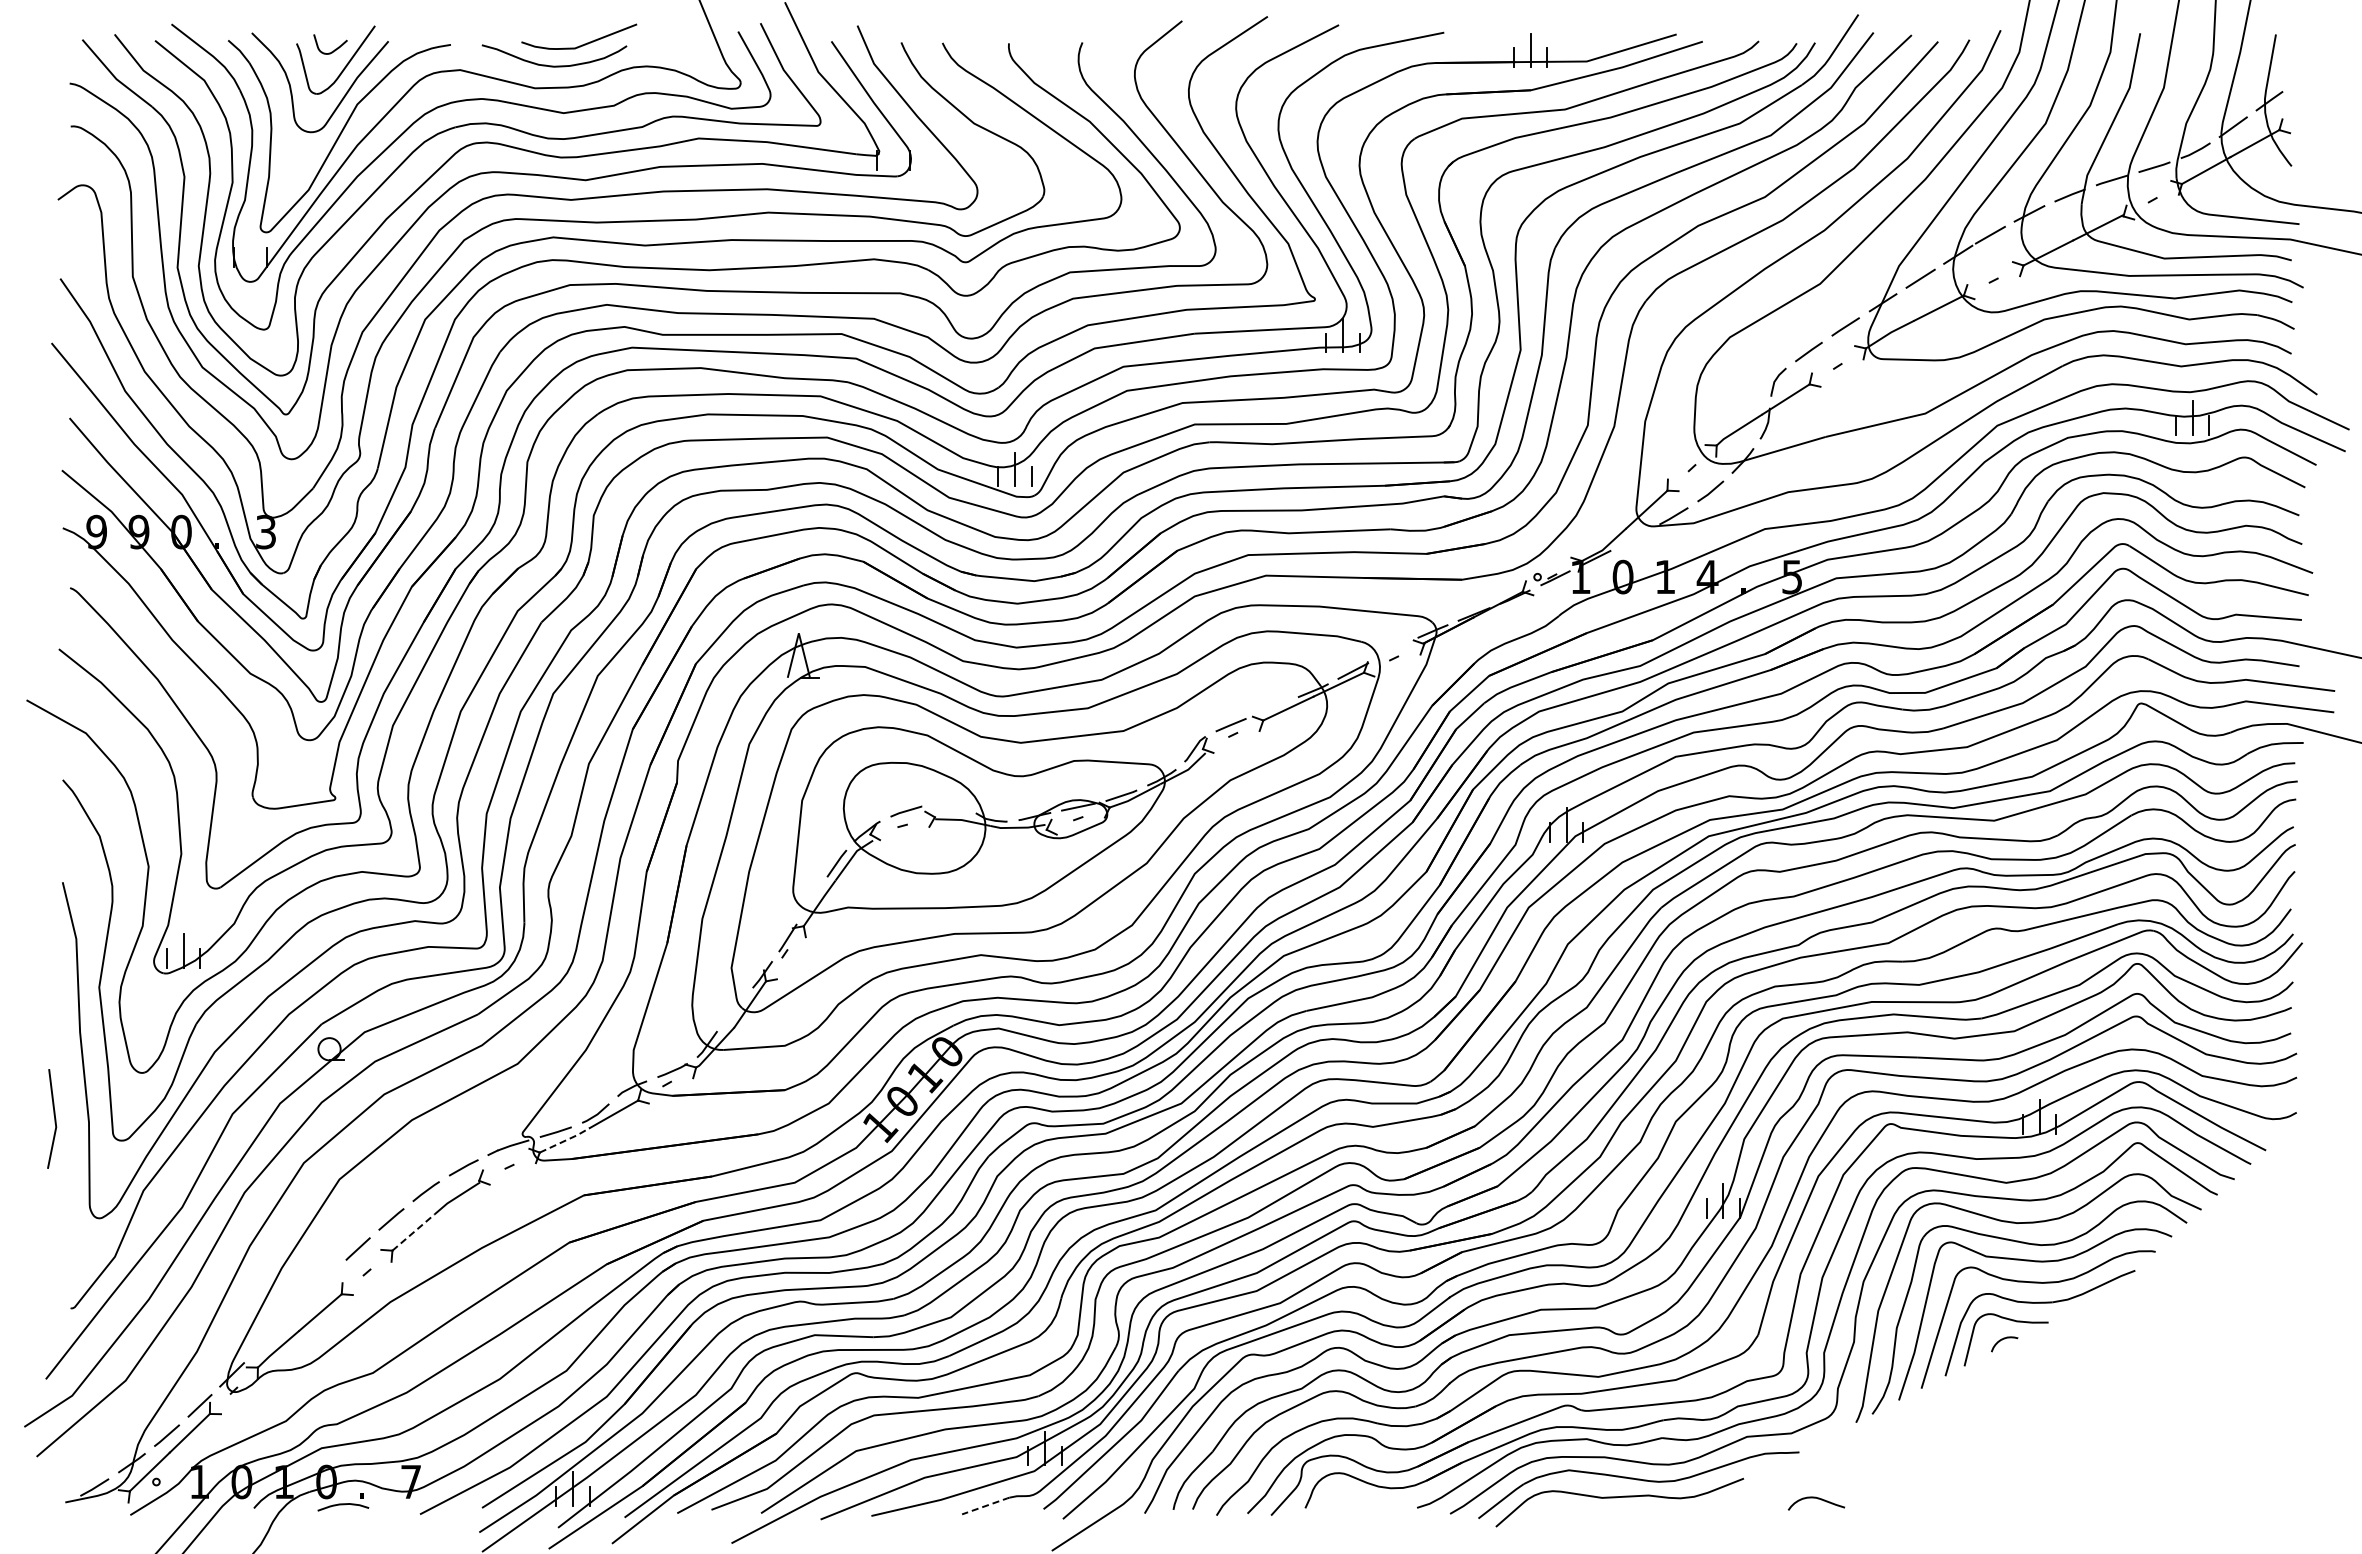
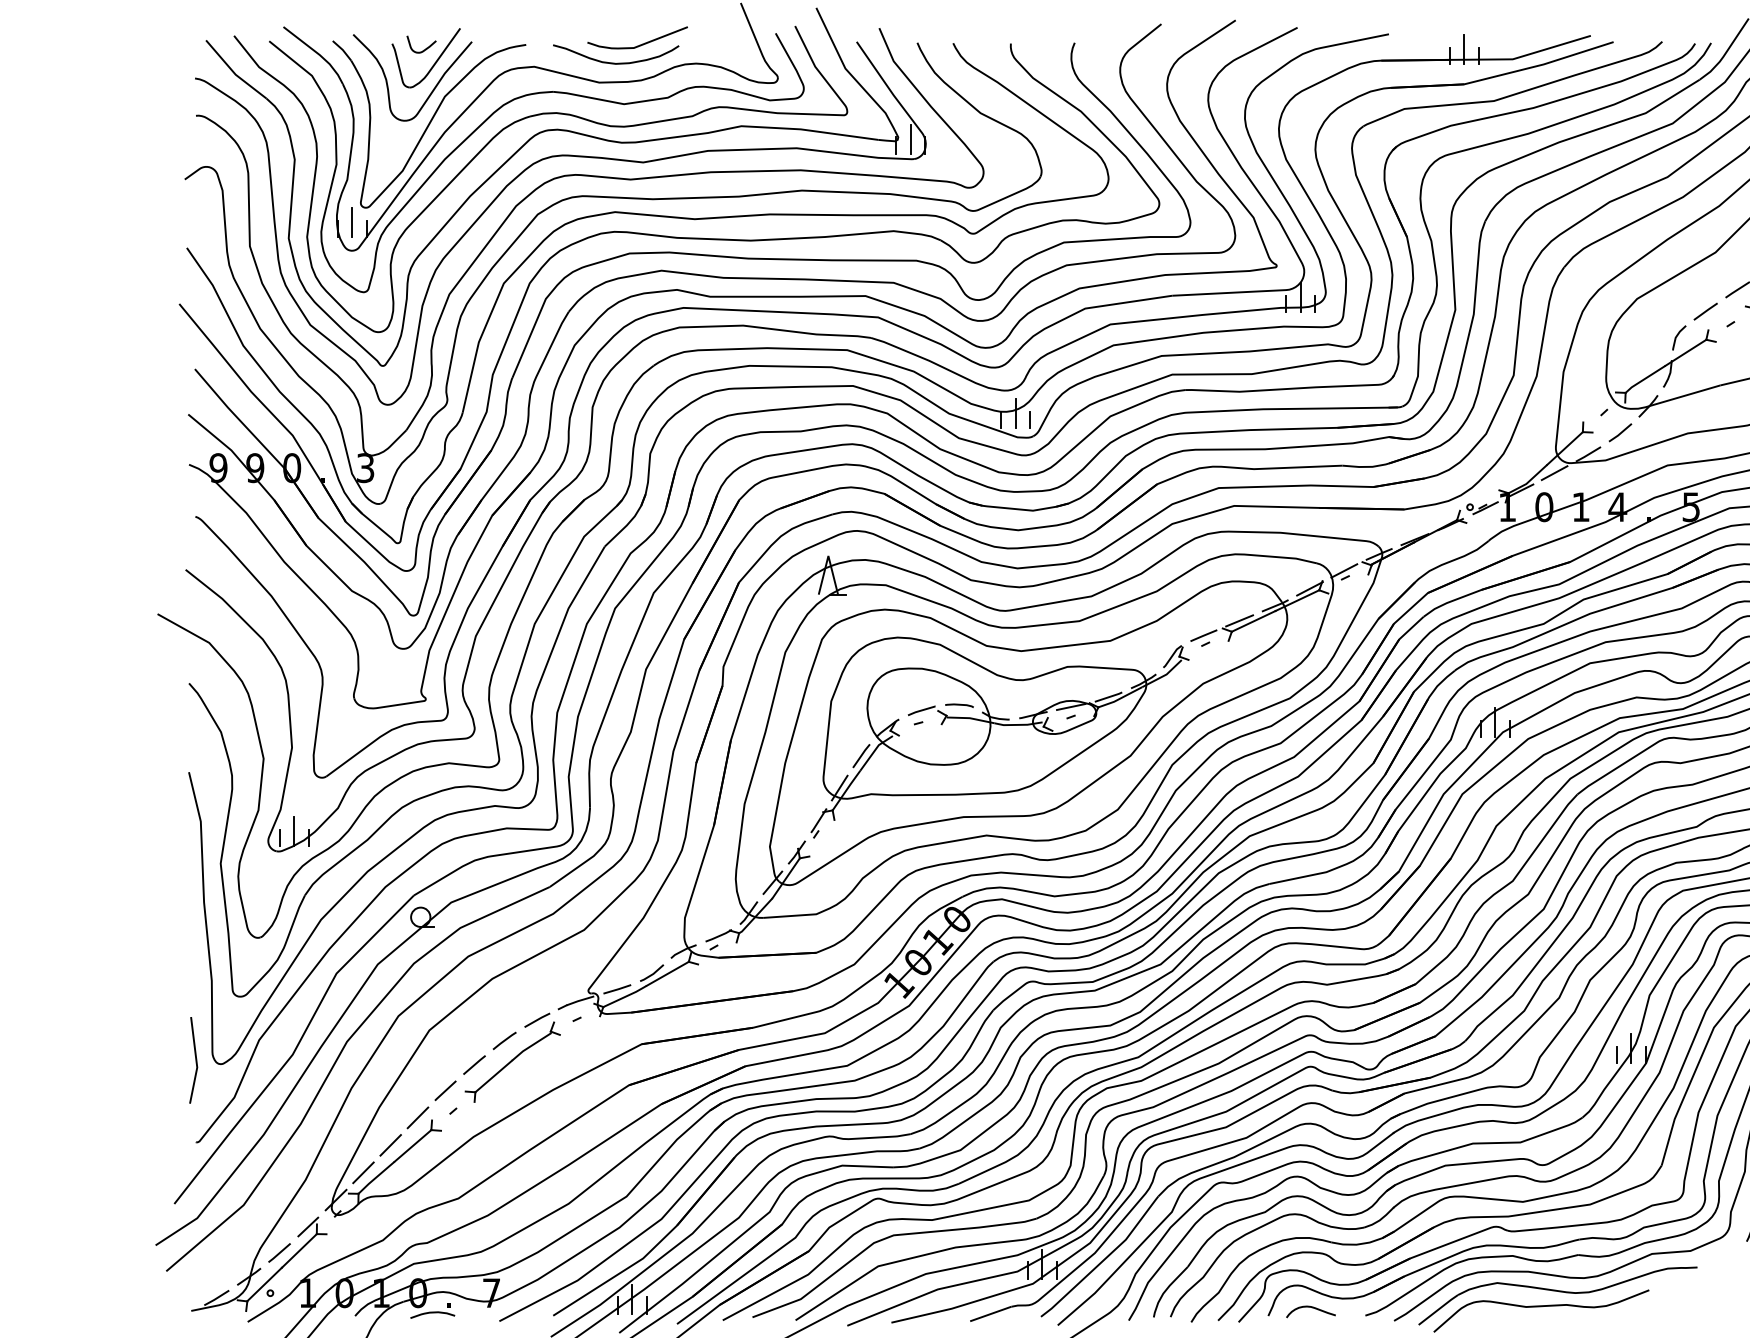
line: (893, 153) -> (910, 139), added
line: (250, 249) -> (352, 222), added
line: (1634, 537) -> (1554, 472), added
line: (1392, 650) -> (1344, 570), added
line: (1271, 707) -> (1238, 620), added
curve: (949, 805) -> (959, 705), added
line: (811, 900) -> (839, 788), added
line: (734, 1009) -> (772, 882), added
line: (54, 1118) -> (195, 1059), moved
line: (565, 1140) -> (625, 996), dashed -> solid
line: (413, 1232) -> (493, 1076), dashed -> solid
line: (326, 1280) -> (418, 1118), added
line: (294, 1311) -> (390, 1145), added
line: (263, 1343) -> (363, 1172), added
curve: (1817, 1499) -> (1311, 1308), moved
line: (986, 1505) -> (991, 1313), dashed -> solid

